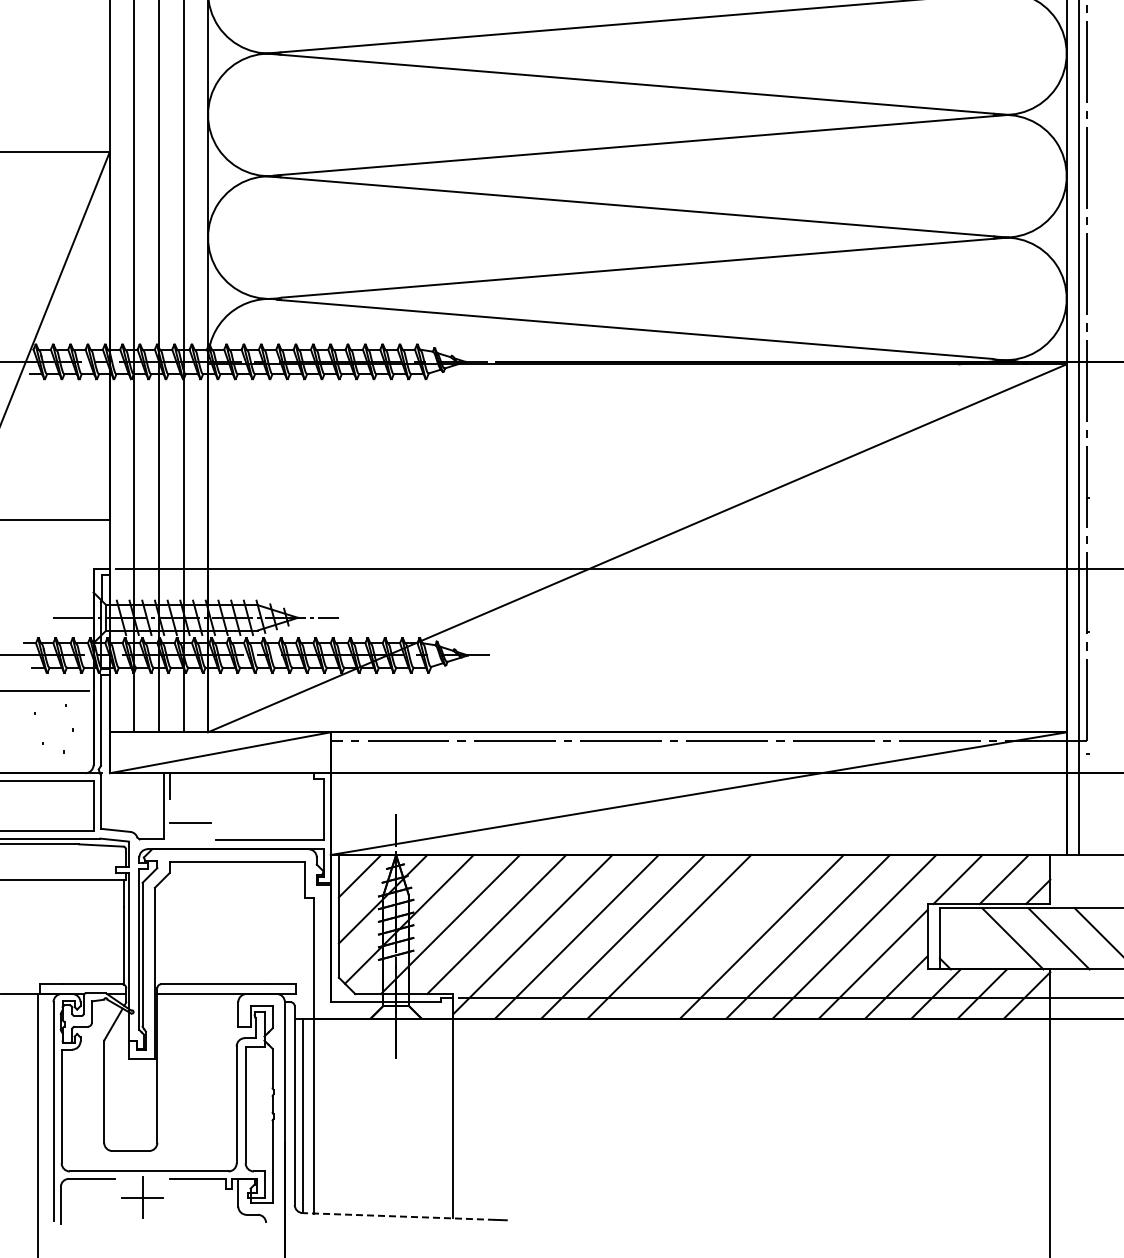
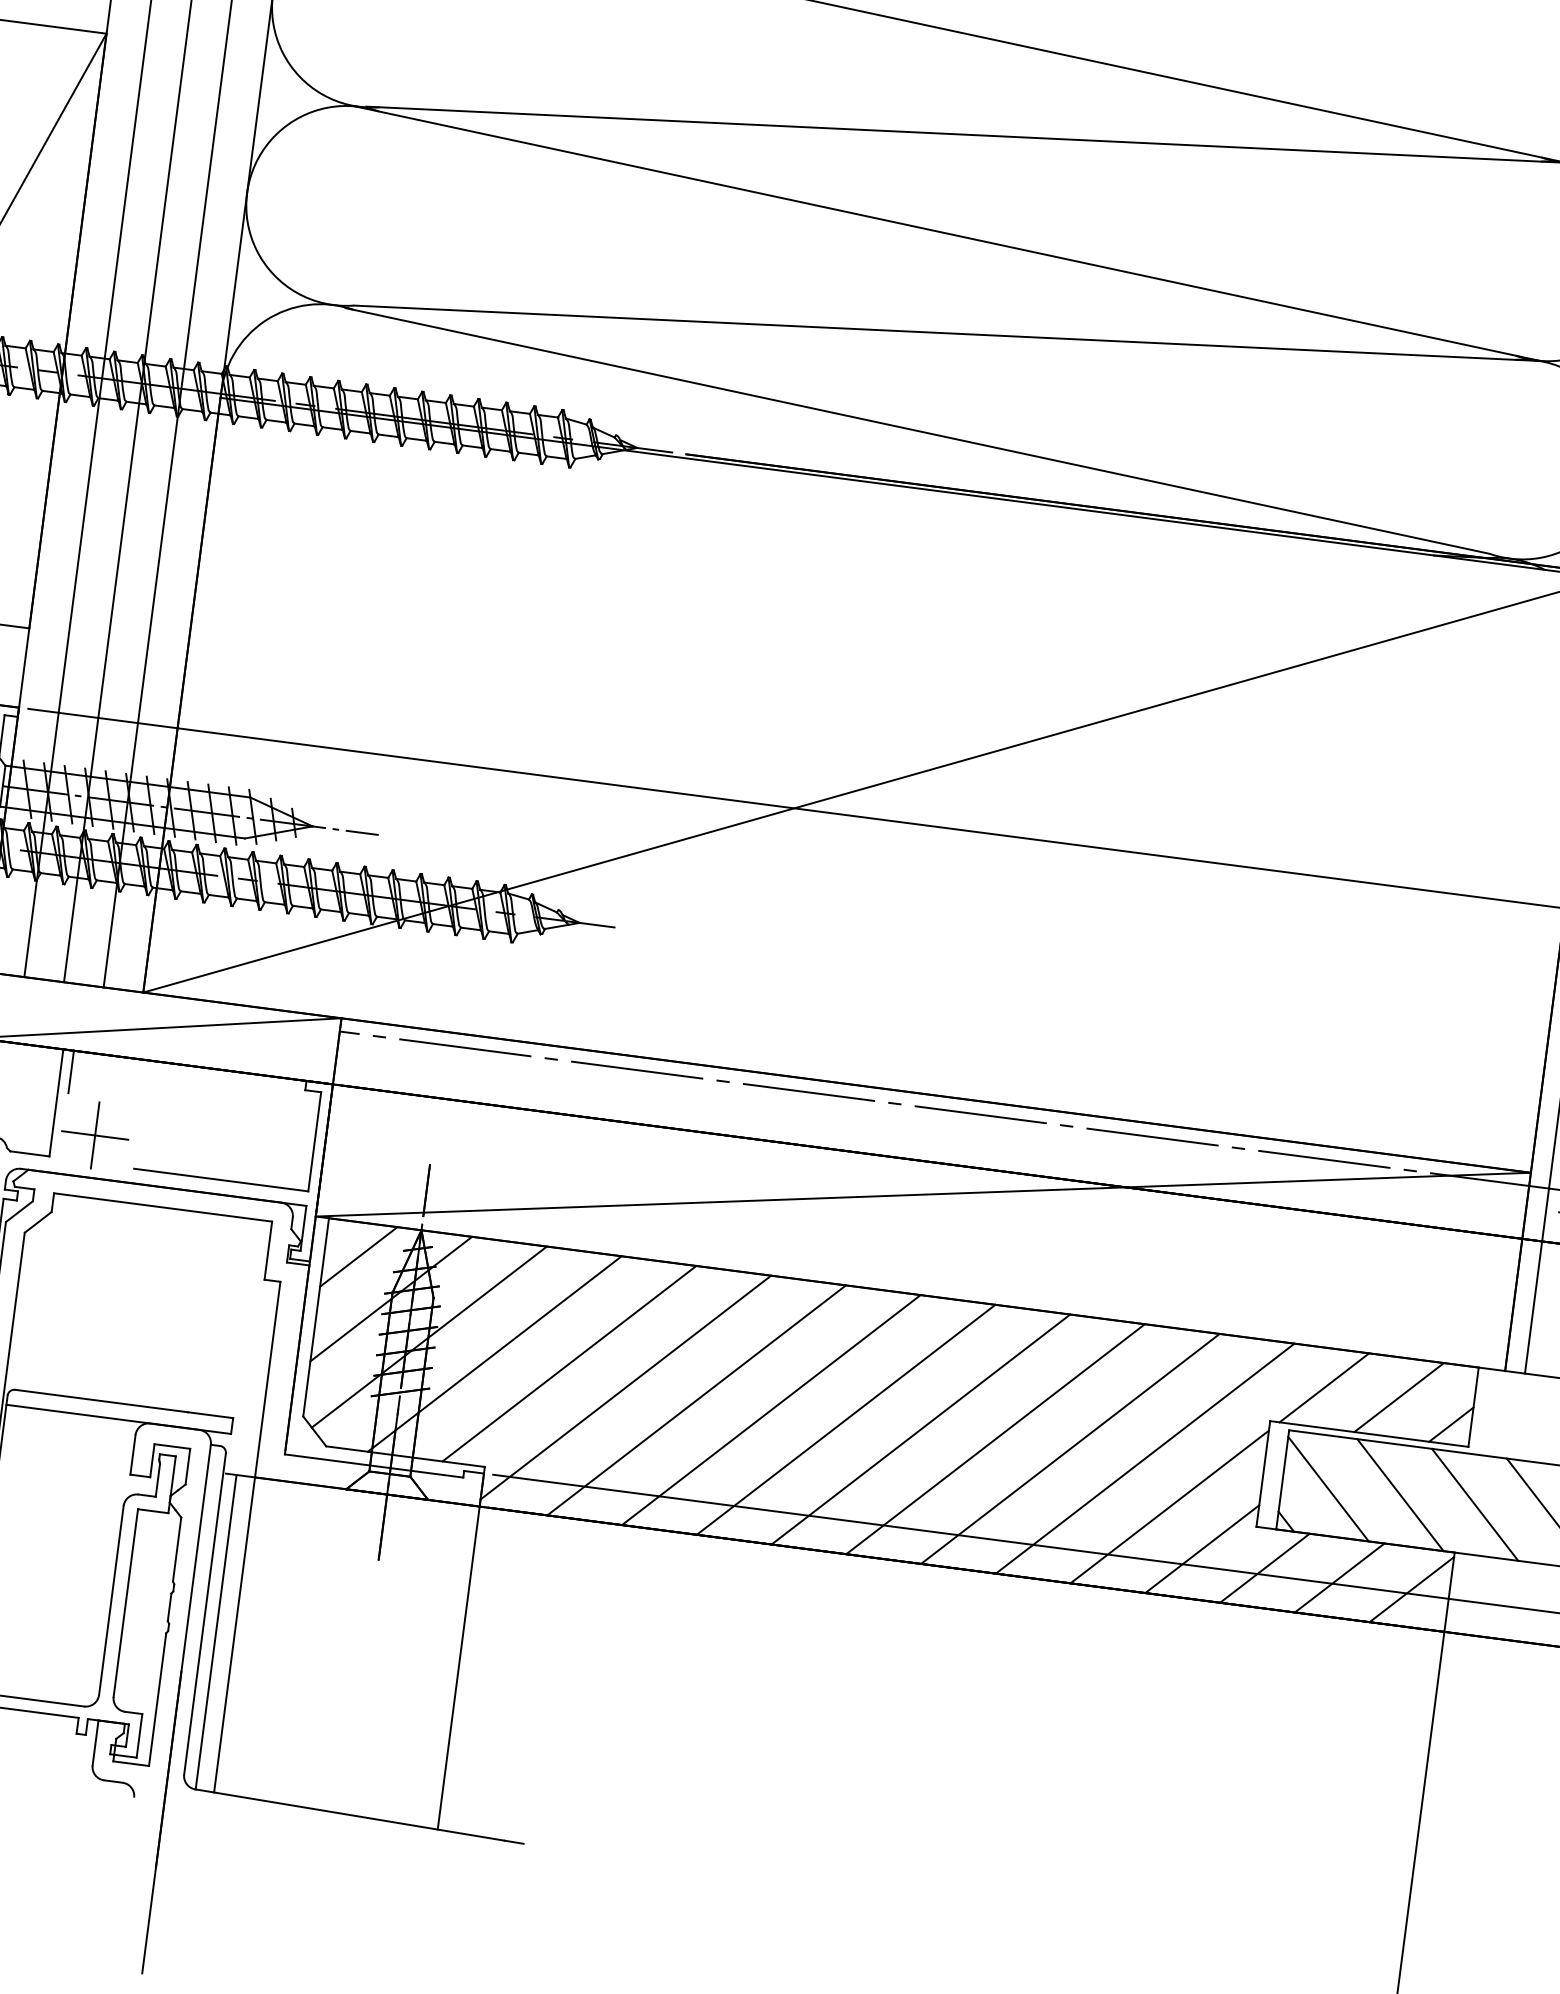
line: (190, 822) -> (95, 1134), added
line: (715, 936) -> (920, 1429), added
line: (968, 940) -> (1328, 1488), added
line: (398, 1216) -> (349, 1814), dashed -> solid

